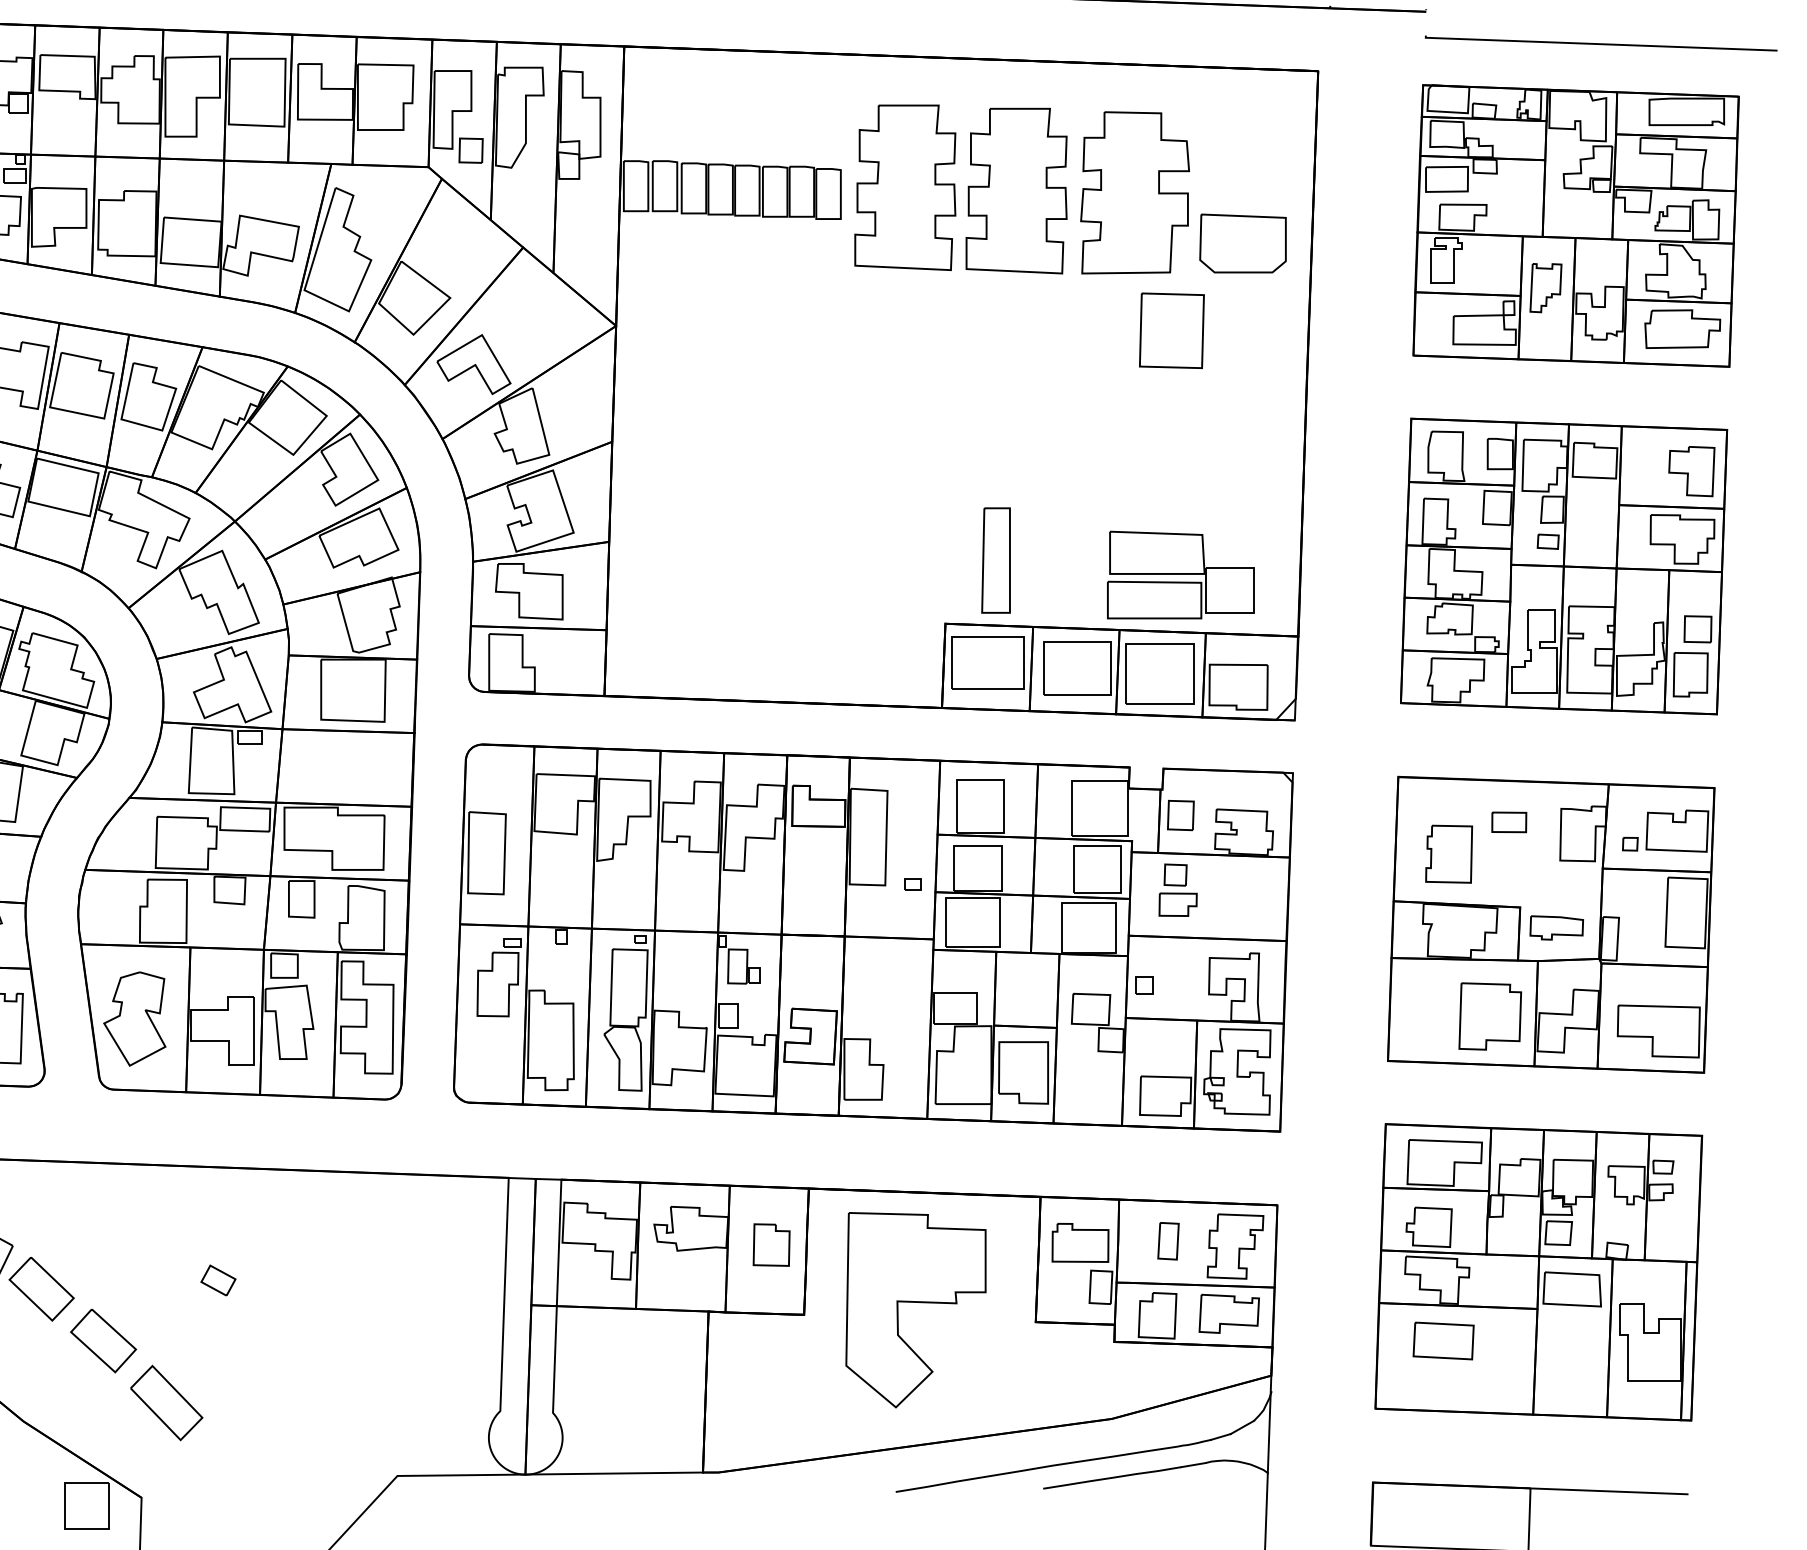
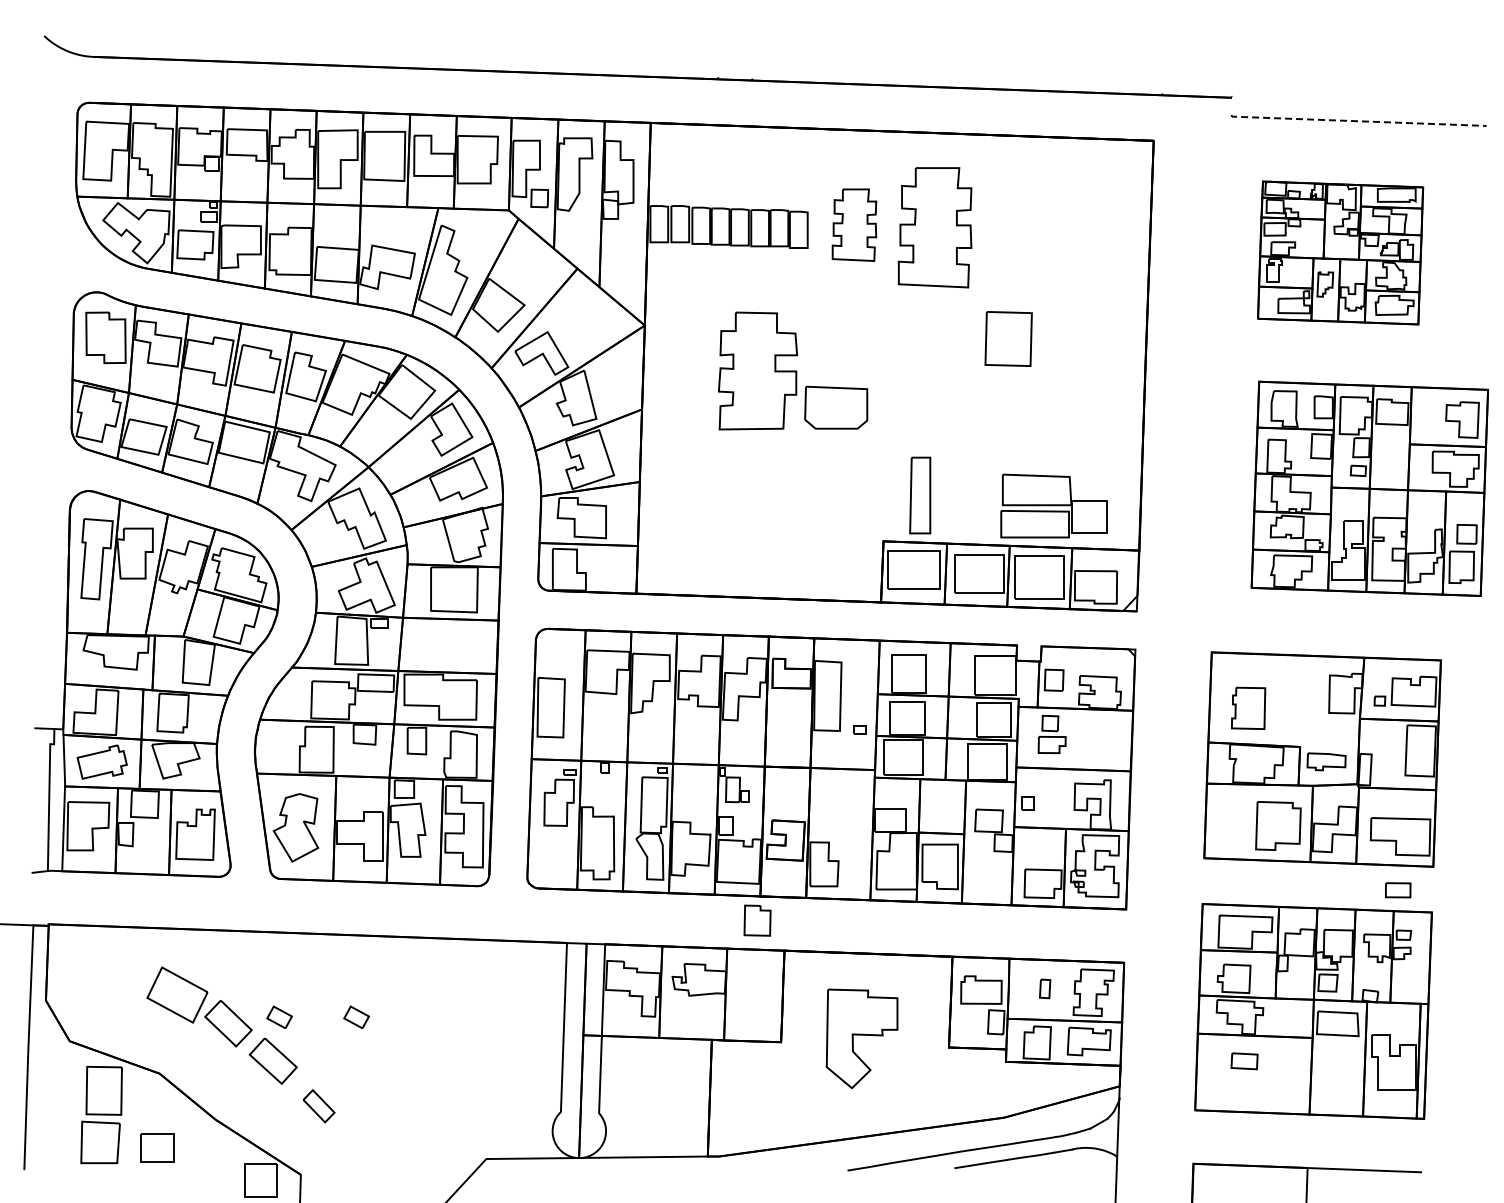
line: (1600, 44) -> (1358, 121), solid -> dashed
part: (905, 186) -> (854, 224), size x0.6
part: (1184, 192) -> (793, 370), moved
part: (1575, 225) -> (1340, 252), size x0.7
part: (1171, 330) -> (1008, 338), moved
part: (1563, 566) -> (1369, 488), moved
part: (1509, 822) -> (1398, 890), moved
part: (1167, 1240) -> (1044, 988), size x0.7
part: (771, 1244) -> (757, 920), moved
part: (112, 1279) -> (279, 1016), added
part: (915, 1309) -> (861, 1038), size x0.7
part: (1443, 1341) -> (1244, 1061), size x0.6
part: (165, 1403) -> (318, 1106), size x0.6

